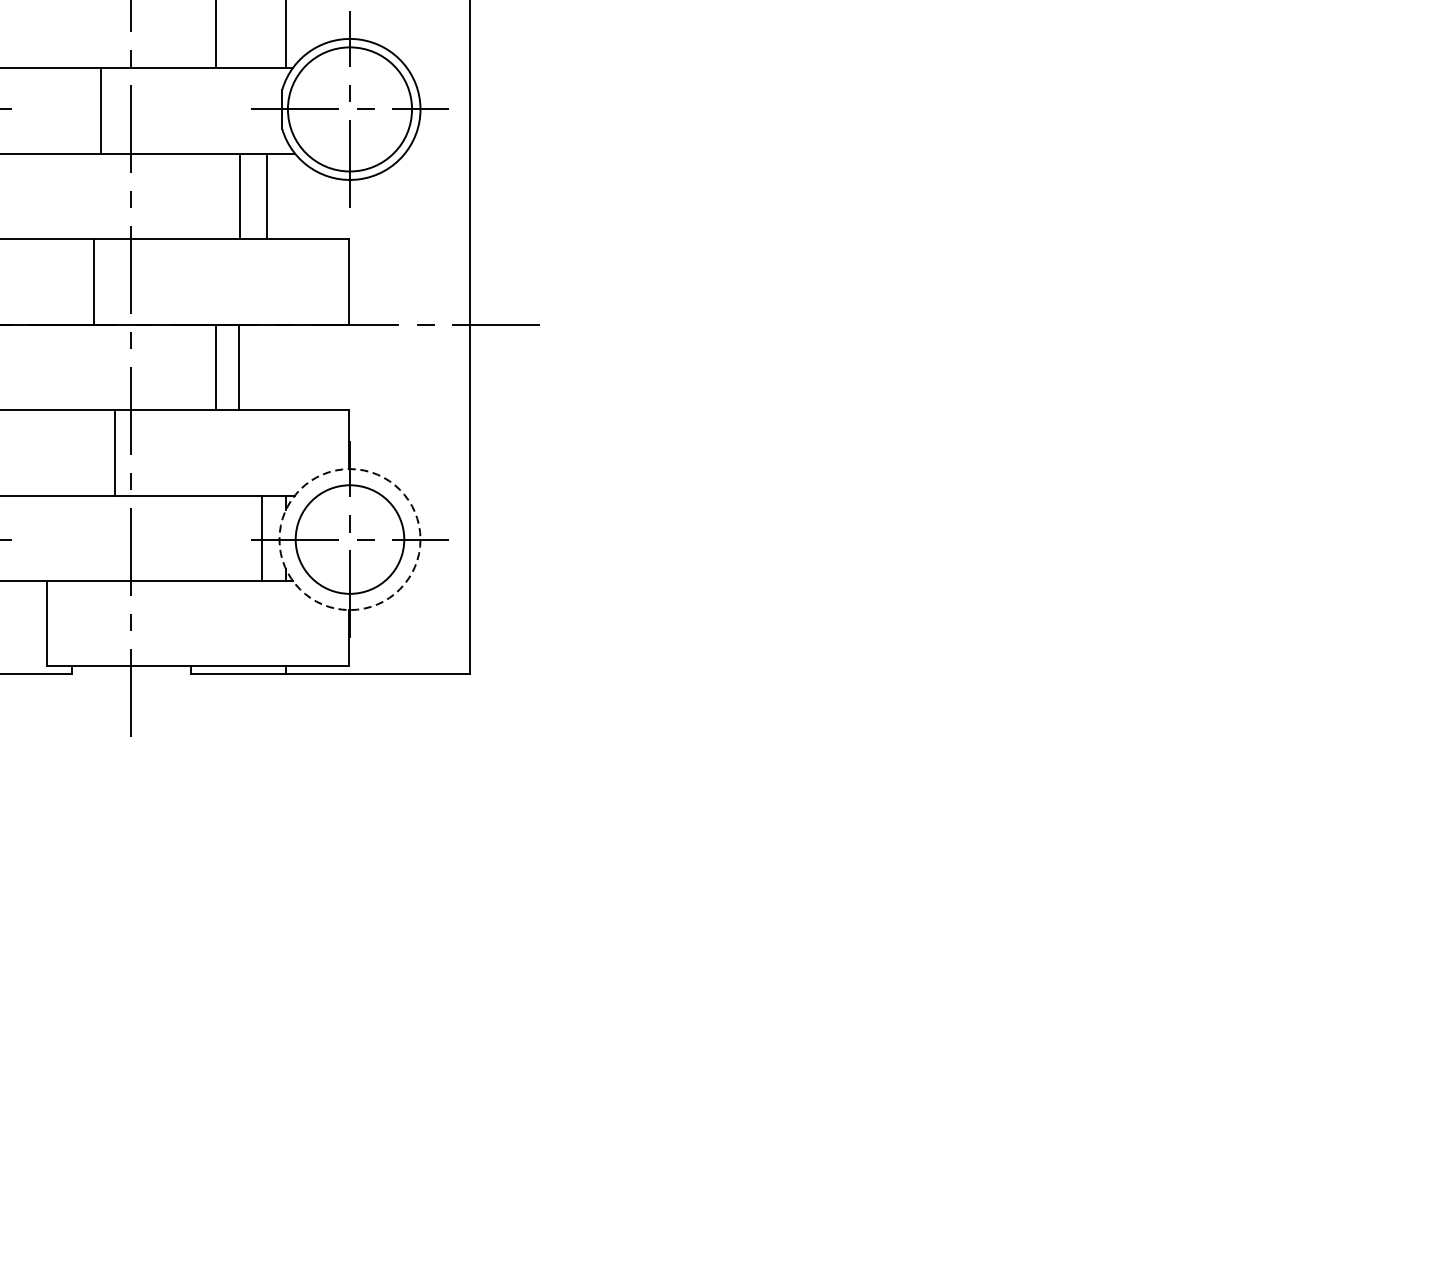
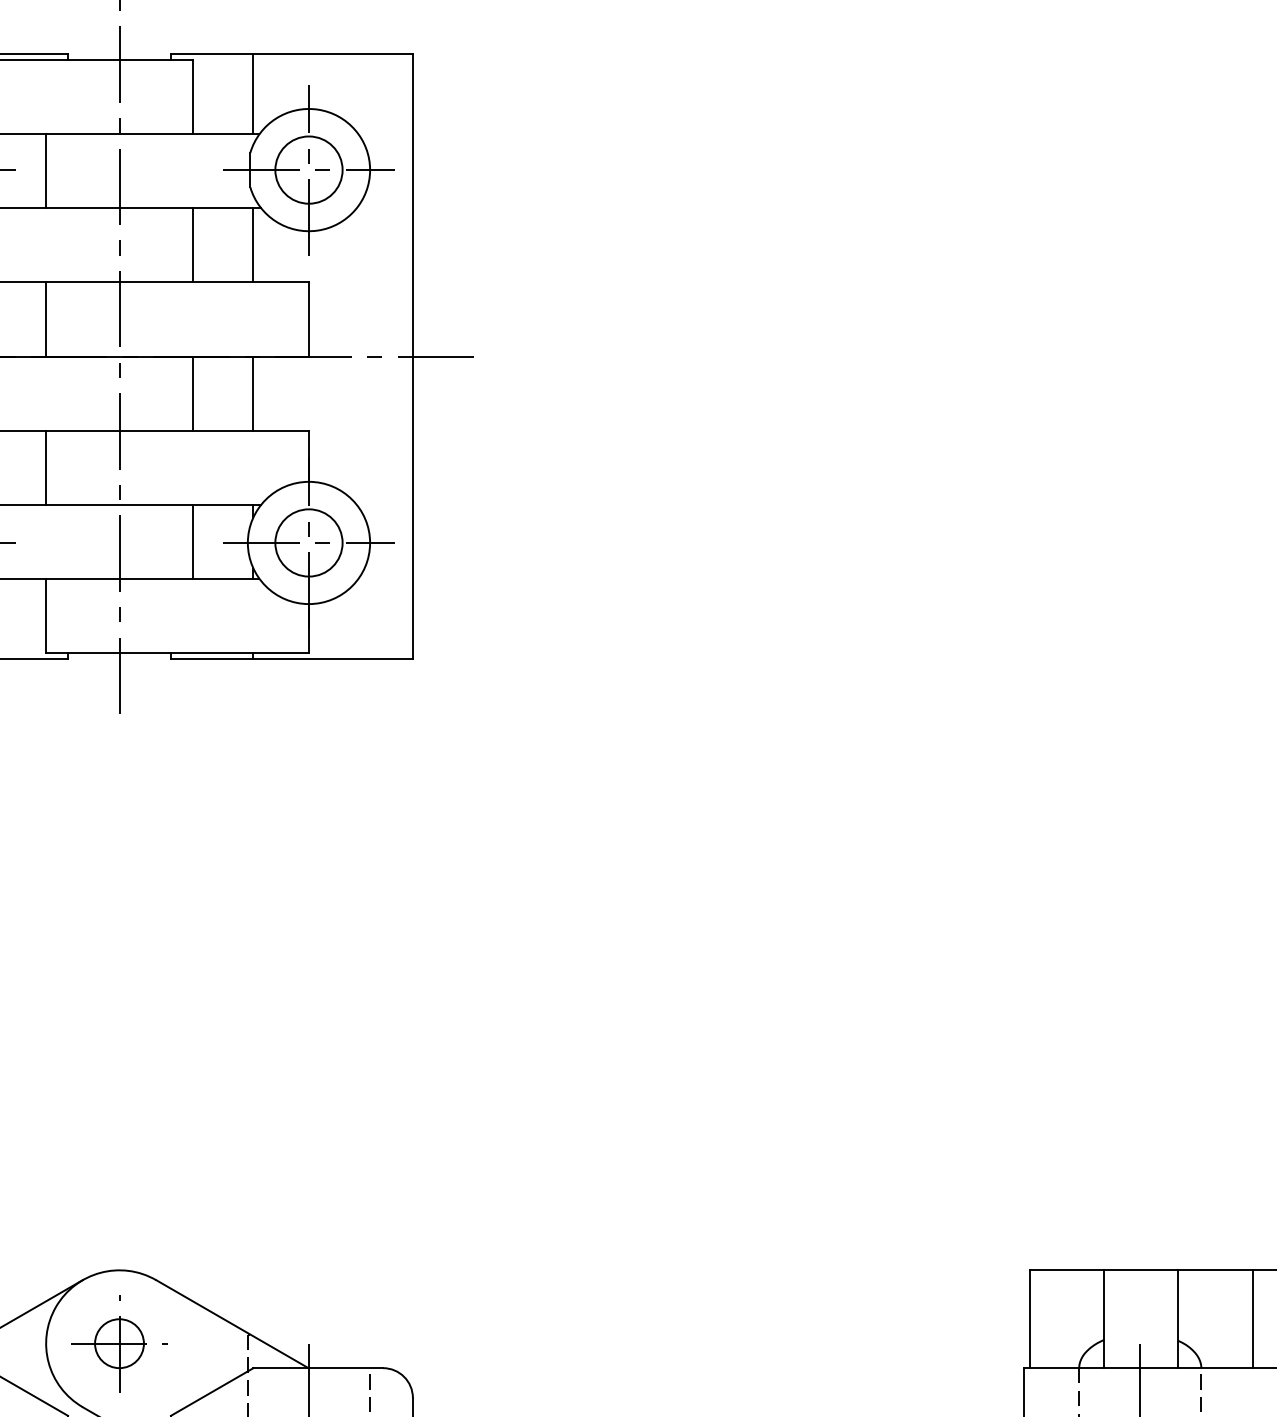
circle: (349, 108) -> (308, 169), size x0.62
line: (101, 111) -> (46, 171), moved
line: (239, 196) -> (253, 245), moved
line: (266, 196) -> (192, 245), moved
line: (94, 281) -> (46, 319), moved
line: (238, 367) -> (253, 393), moved
line: (115, 452) -> (46, 467), moved
line: (261, 537) -> (192, 541), moved
circle: (349, 539) -> (308, 542), dashed -> solid
circle: (349, 539) -> (308, 542), size x0.71

